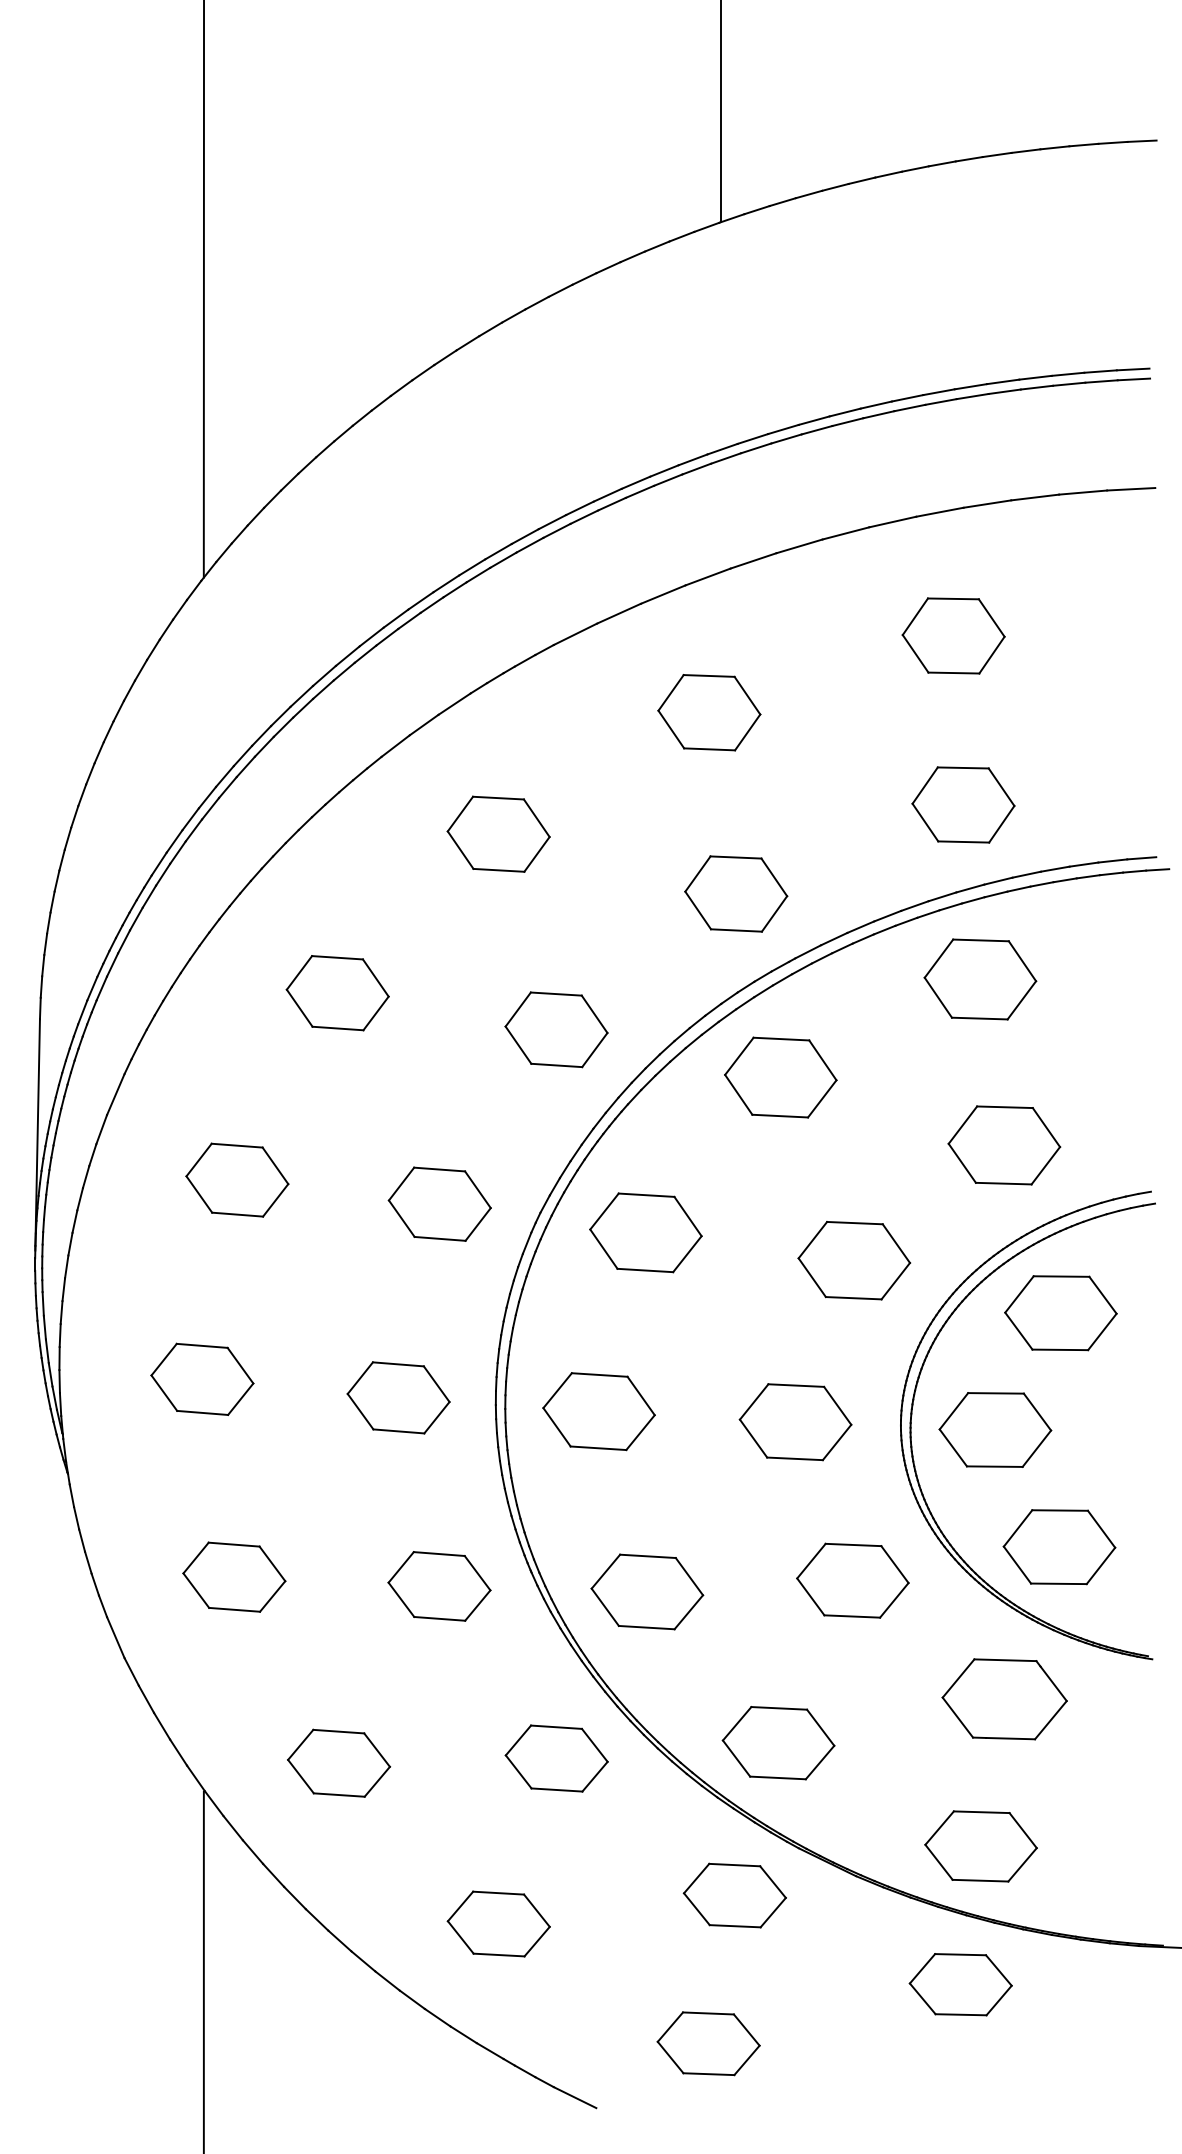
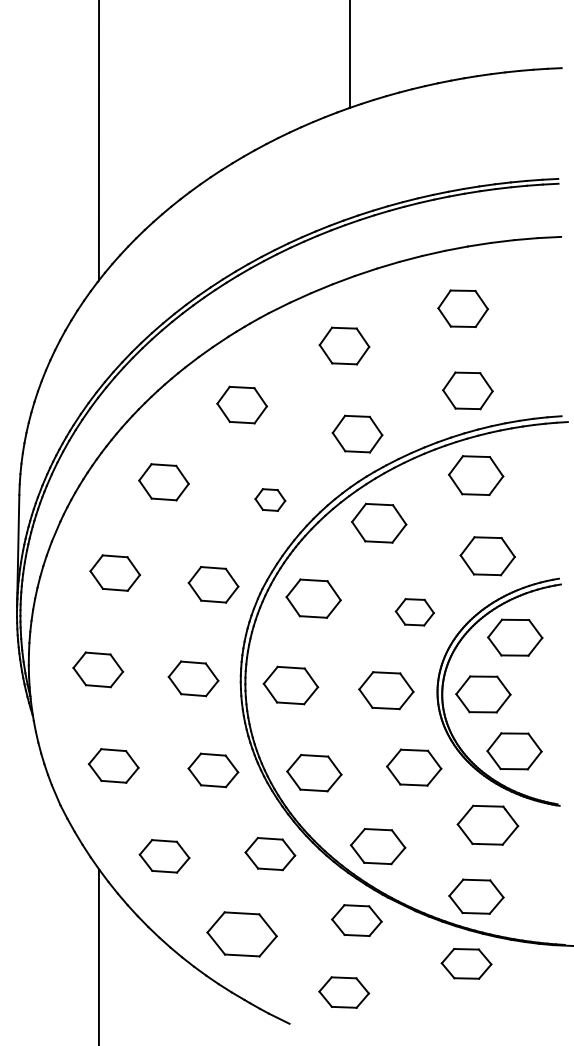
part: (557, 1028) -> (270, 499), size x0.6
part: (853, 1261) -> (414, 612), size x0.7
part: (499, 1924) -> (242, 934), size x1.4

